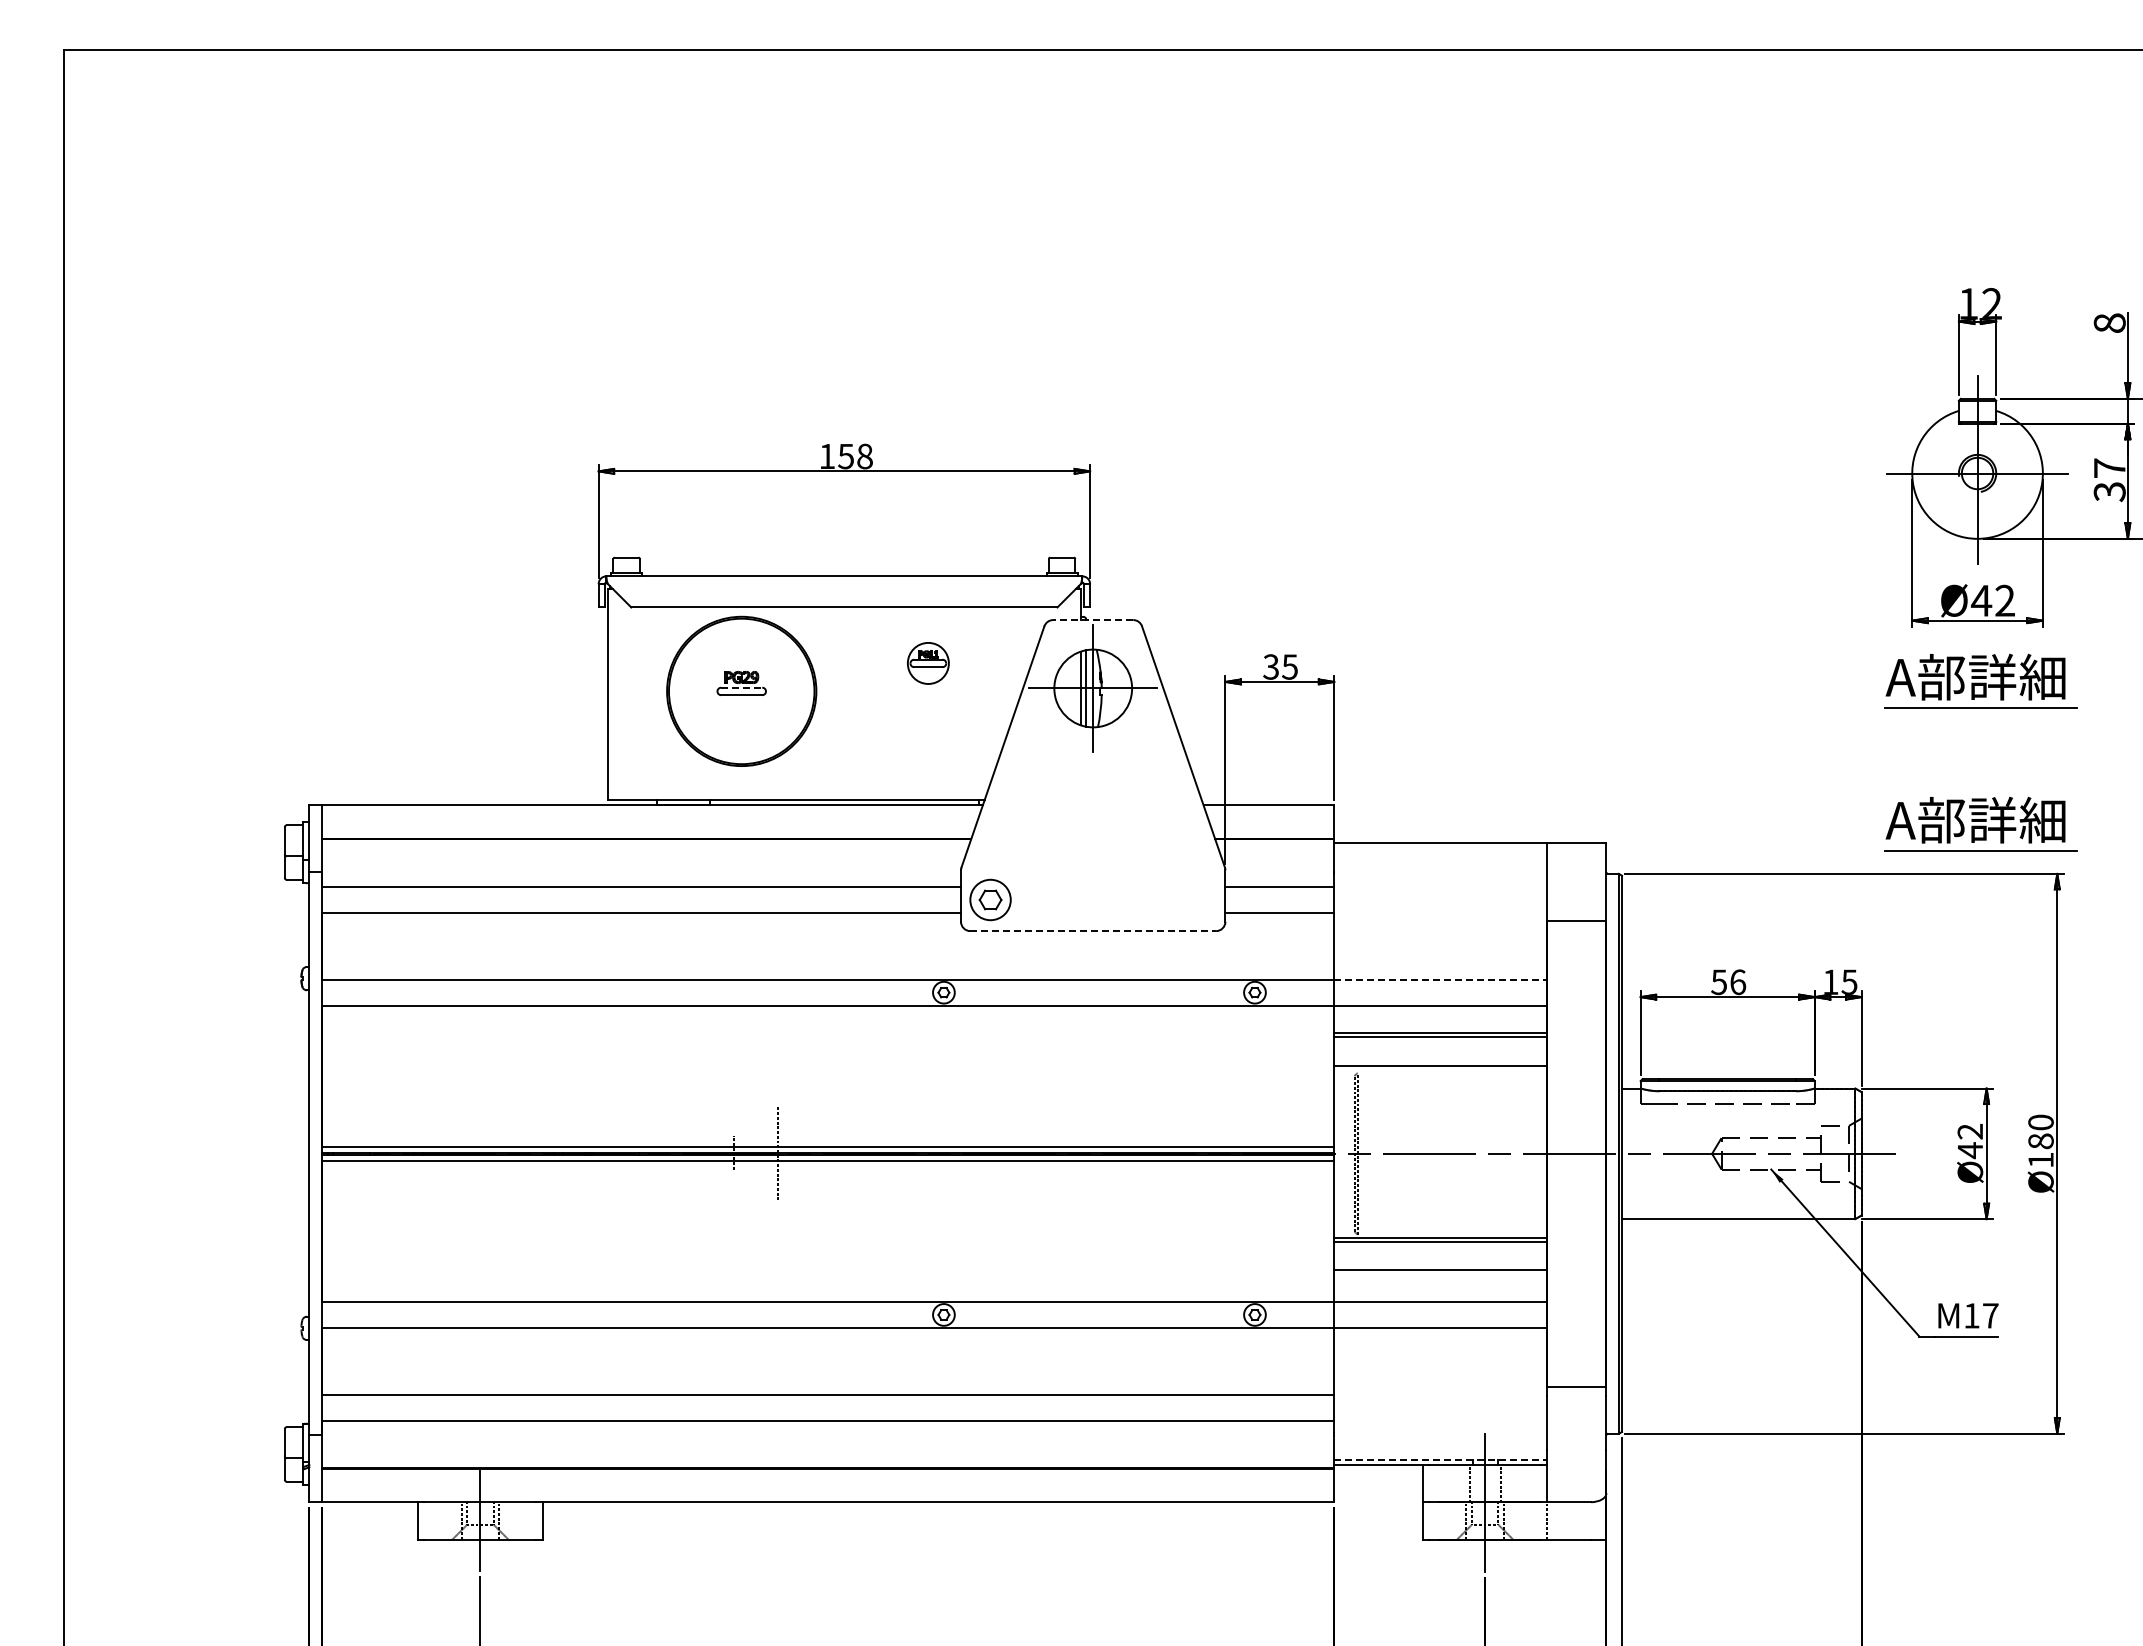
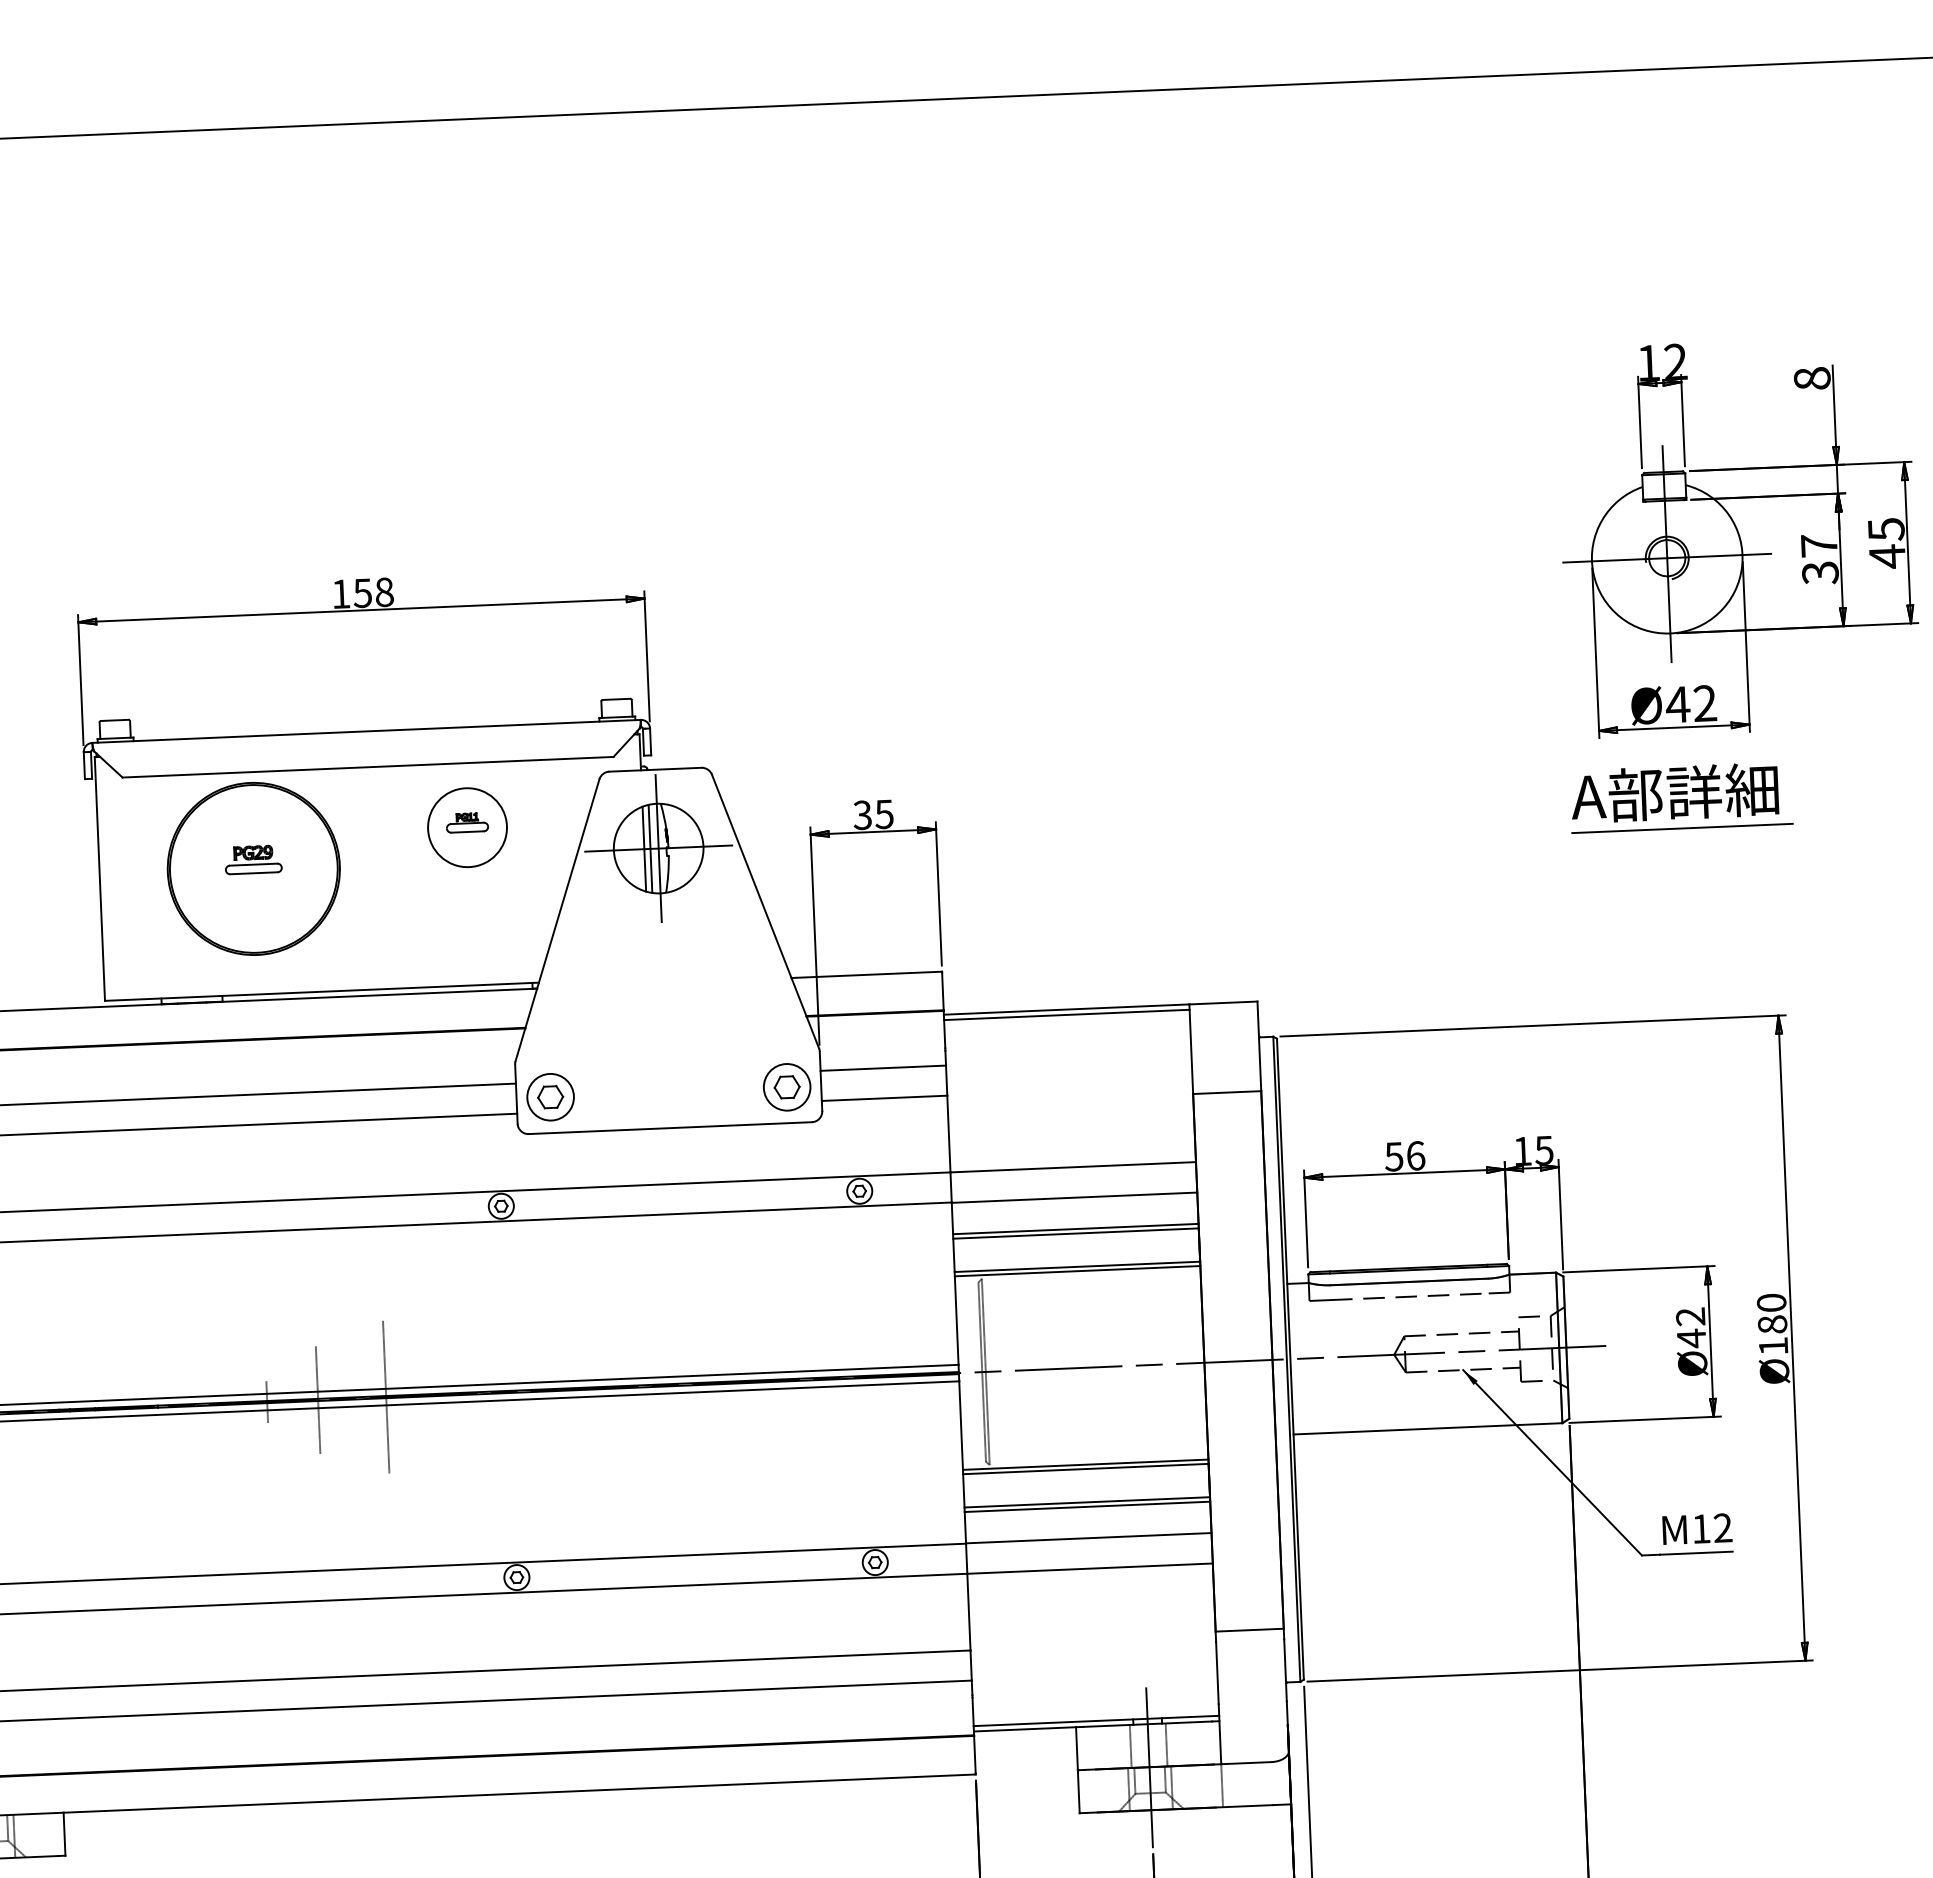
line: (1093, 620) -> (655, 770), dashed -> solid
circle: (928, 663) -> (467, 827), size x1.67
line: (741, 687) -> (253, 864), dashed -> solid
part: (1980, 823) -> (1687, 961), removed
line: (1440, 847) -> (1066, 1015), added
part: (1195, 899) -> (786, 1086), added
line: (1093, 931) -> (670, 1128), dashed -> solid
line: (1440, 979) -> (1072, 1167), dashed -> solid
line: (1440, 1069) -> (1077, 1270), added
line: (837, 1153) -> (386, 1396), added
line: (1440, 1274) -> (1087, 1507), added
text: (1990, 1315) -> (1722, 1527), M17 -> M12
line: (1440, 1460) -> (1096, 1721), dashed -> solid

